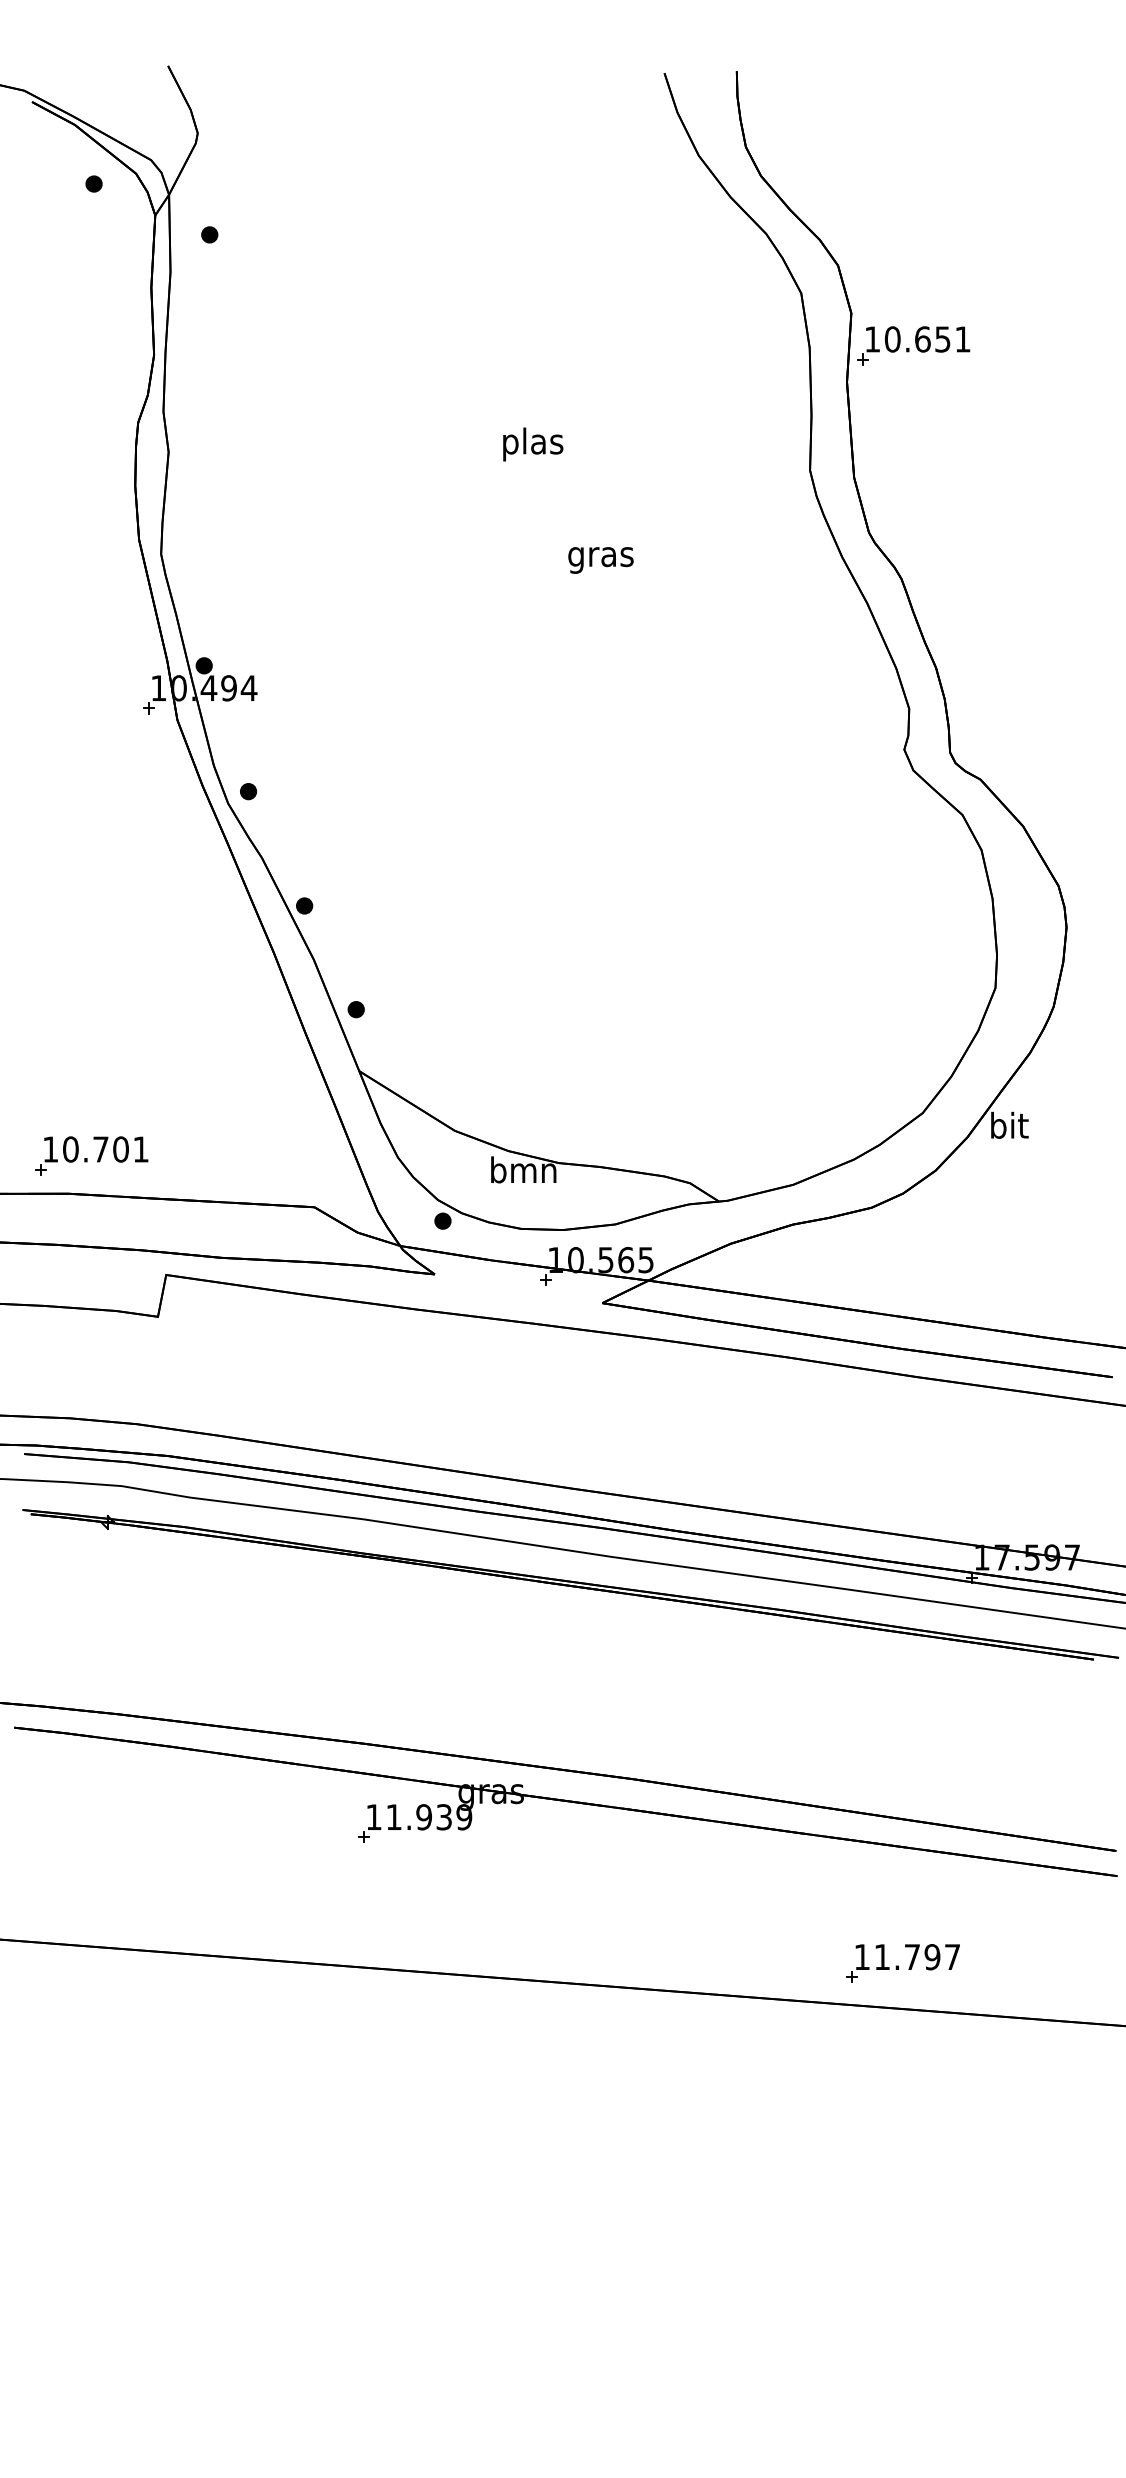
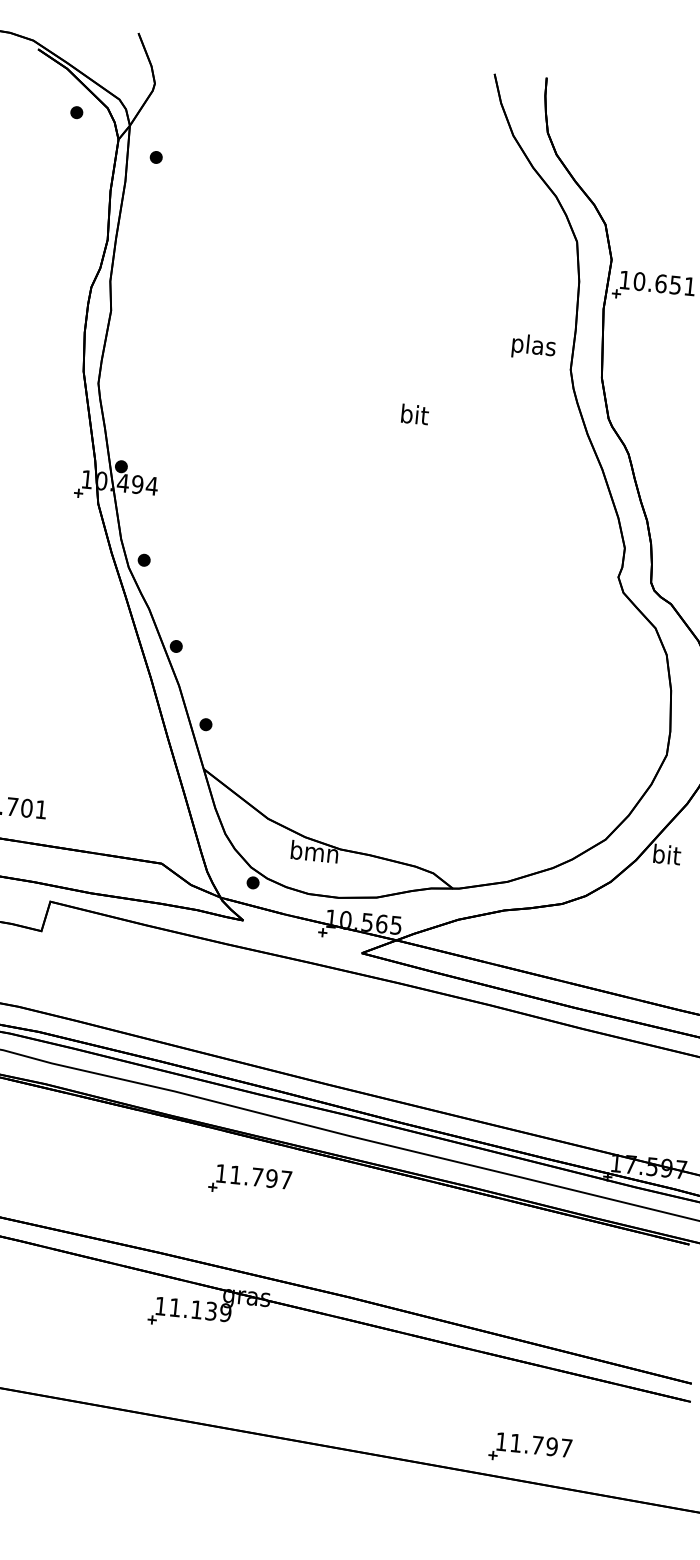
text: (533, 444) -> (534, 347), moved
text: (600, 556) -> (413, 416), gras -> bit
part: (479, 1632) -> (249, 1181), added
text: (423, 1817) -> (196, 1309), 11.939 -> 11.139

